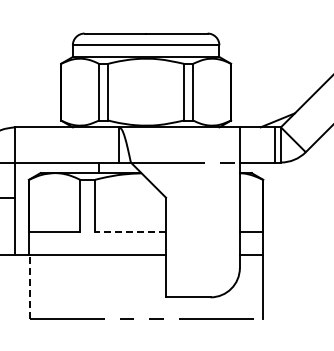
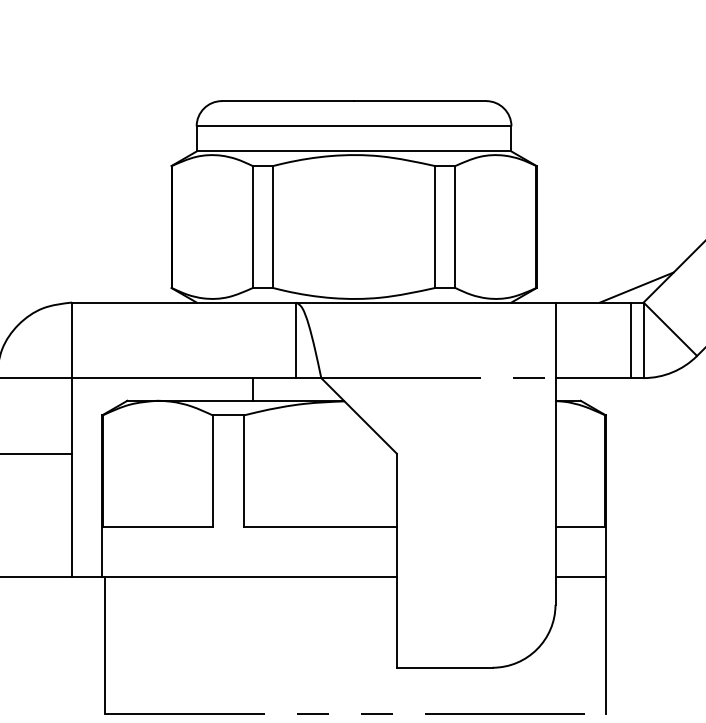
line: (130, 231) -> (320, 526), dashed -> solid
line: (30, 286) -> (105, 644), dashed -> solid

